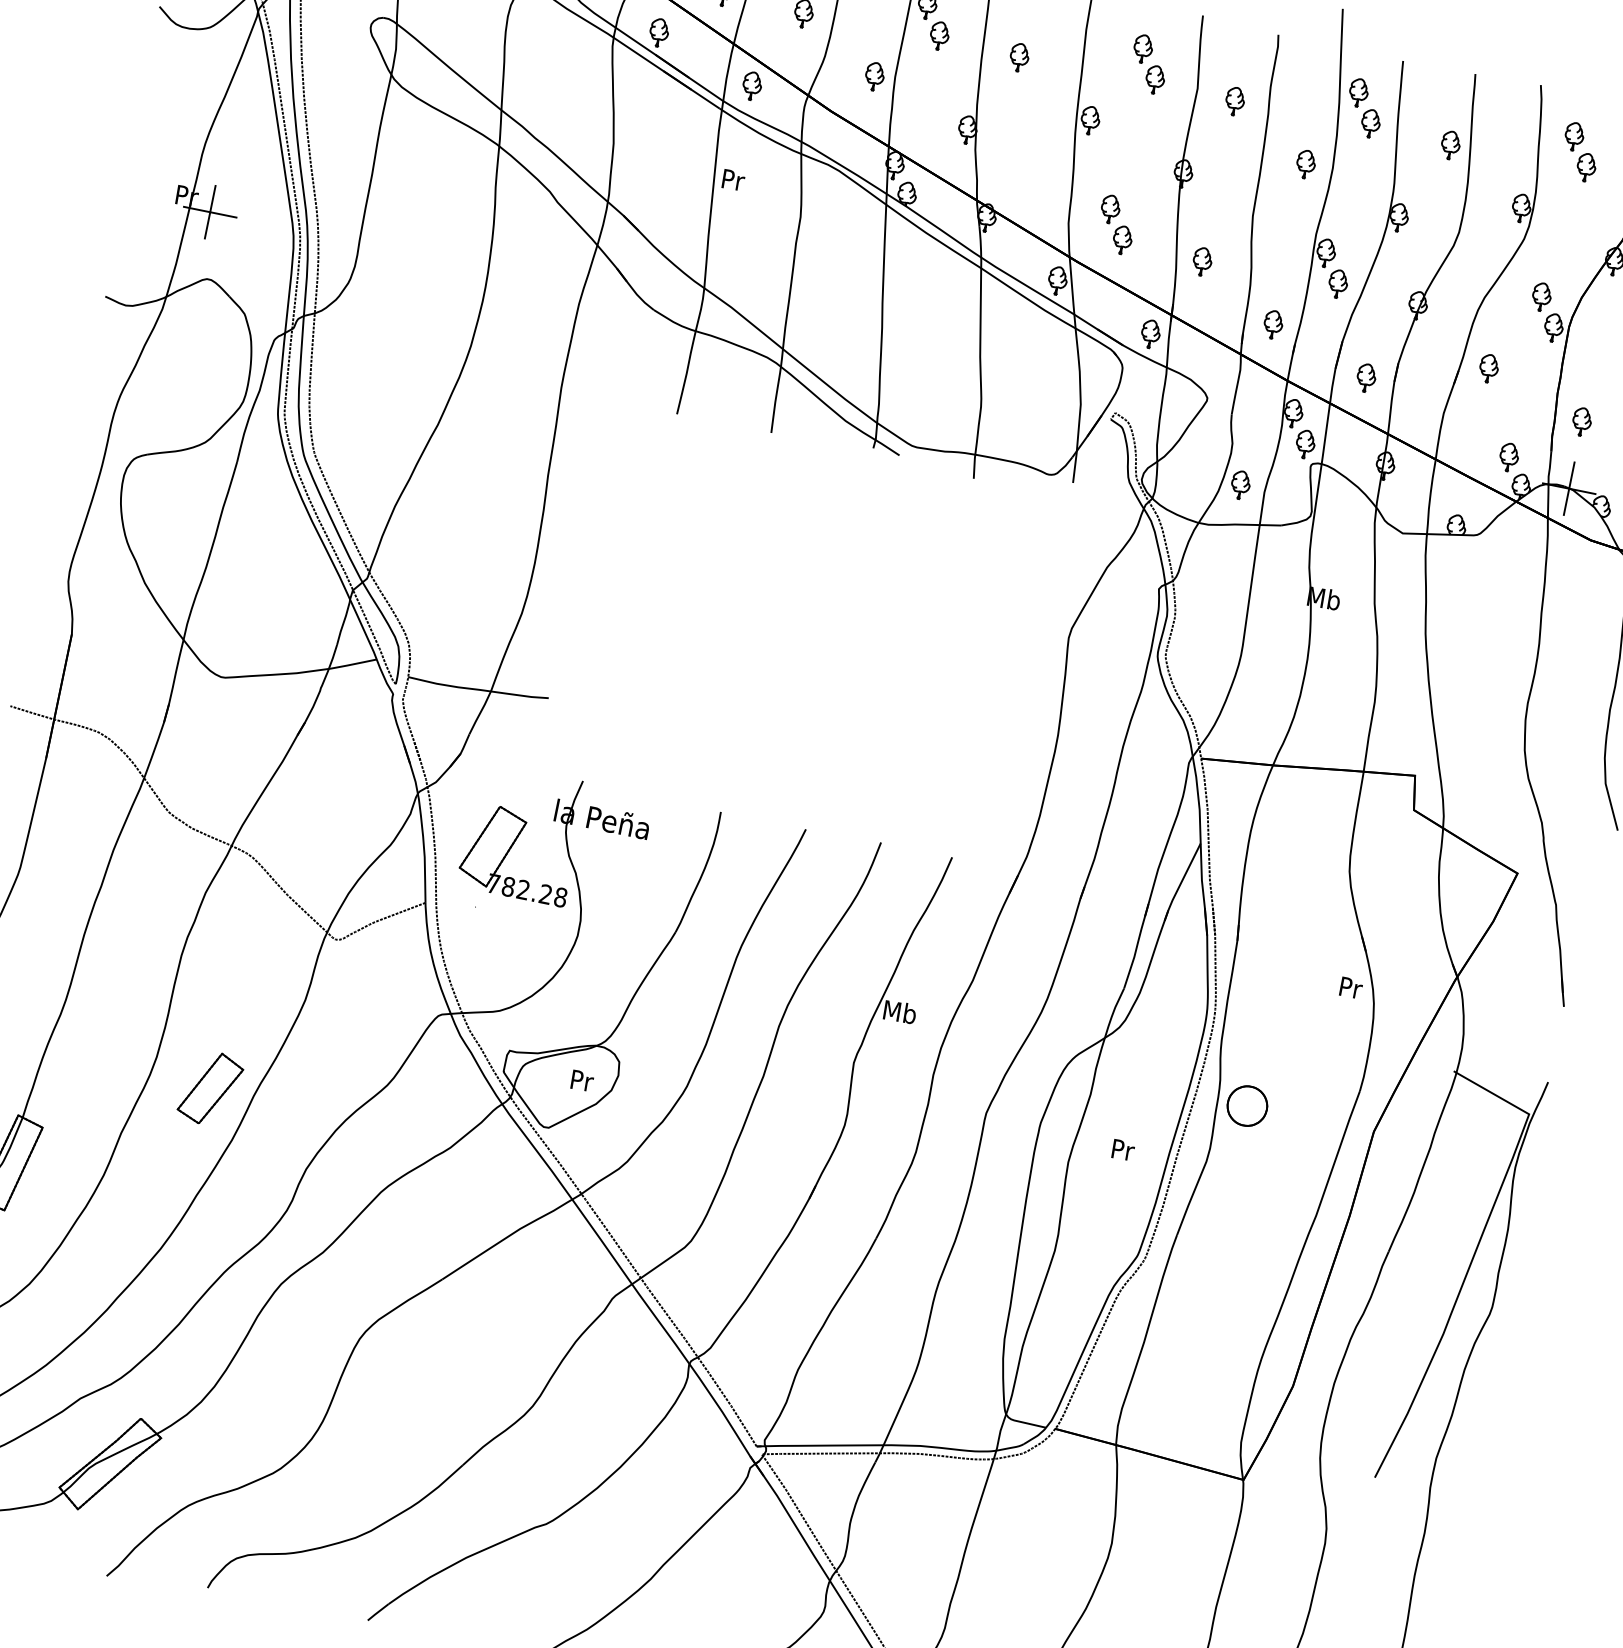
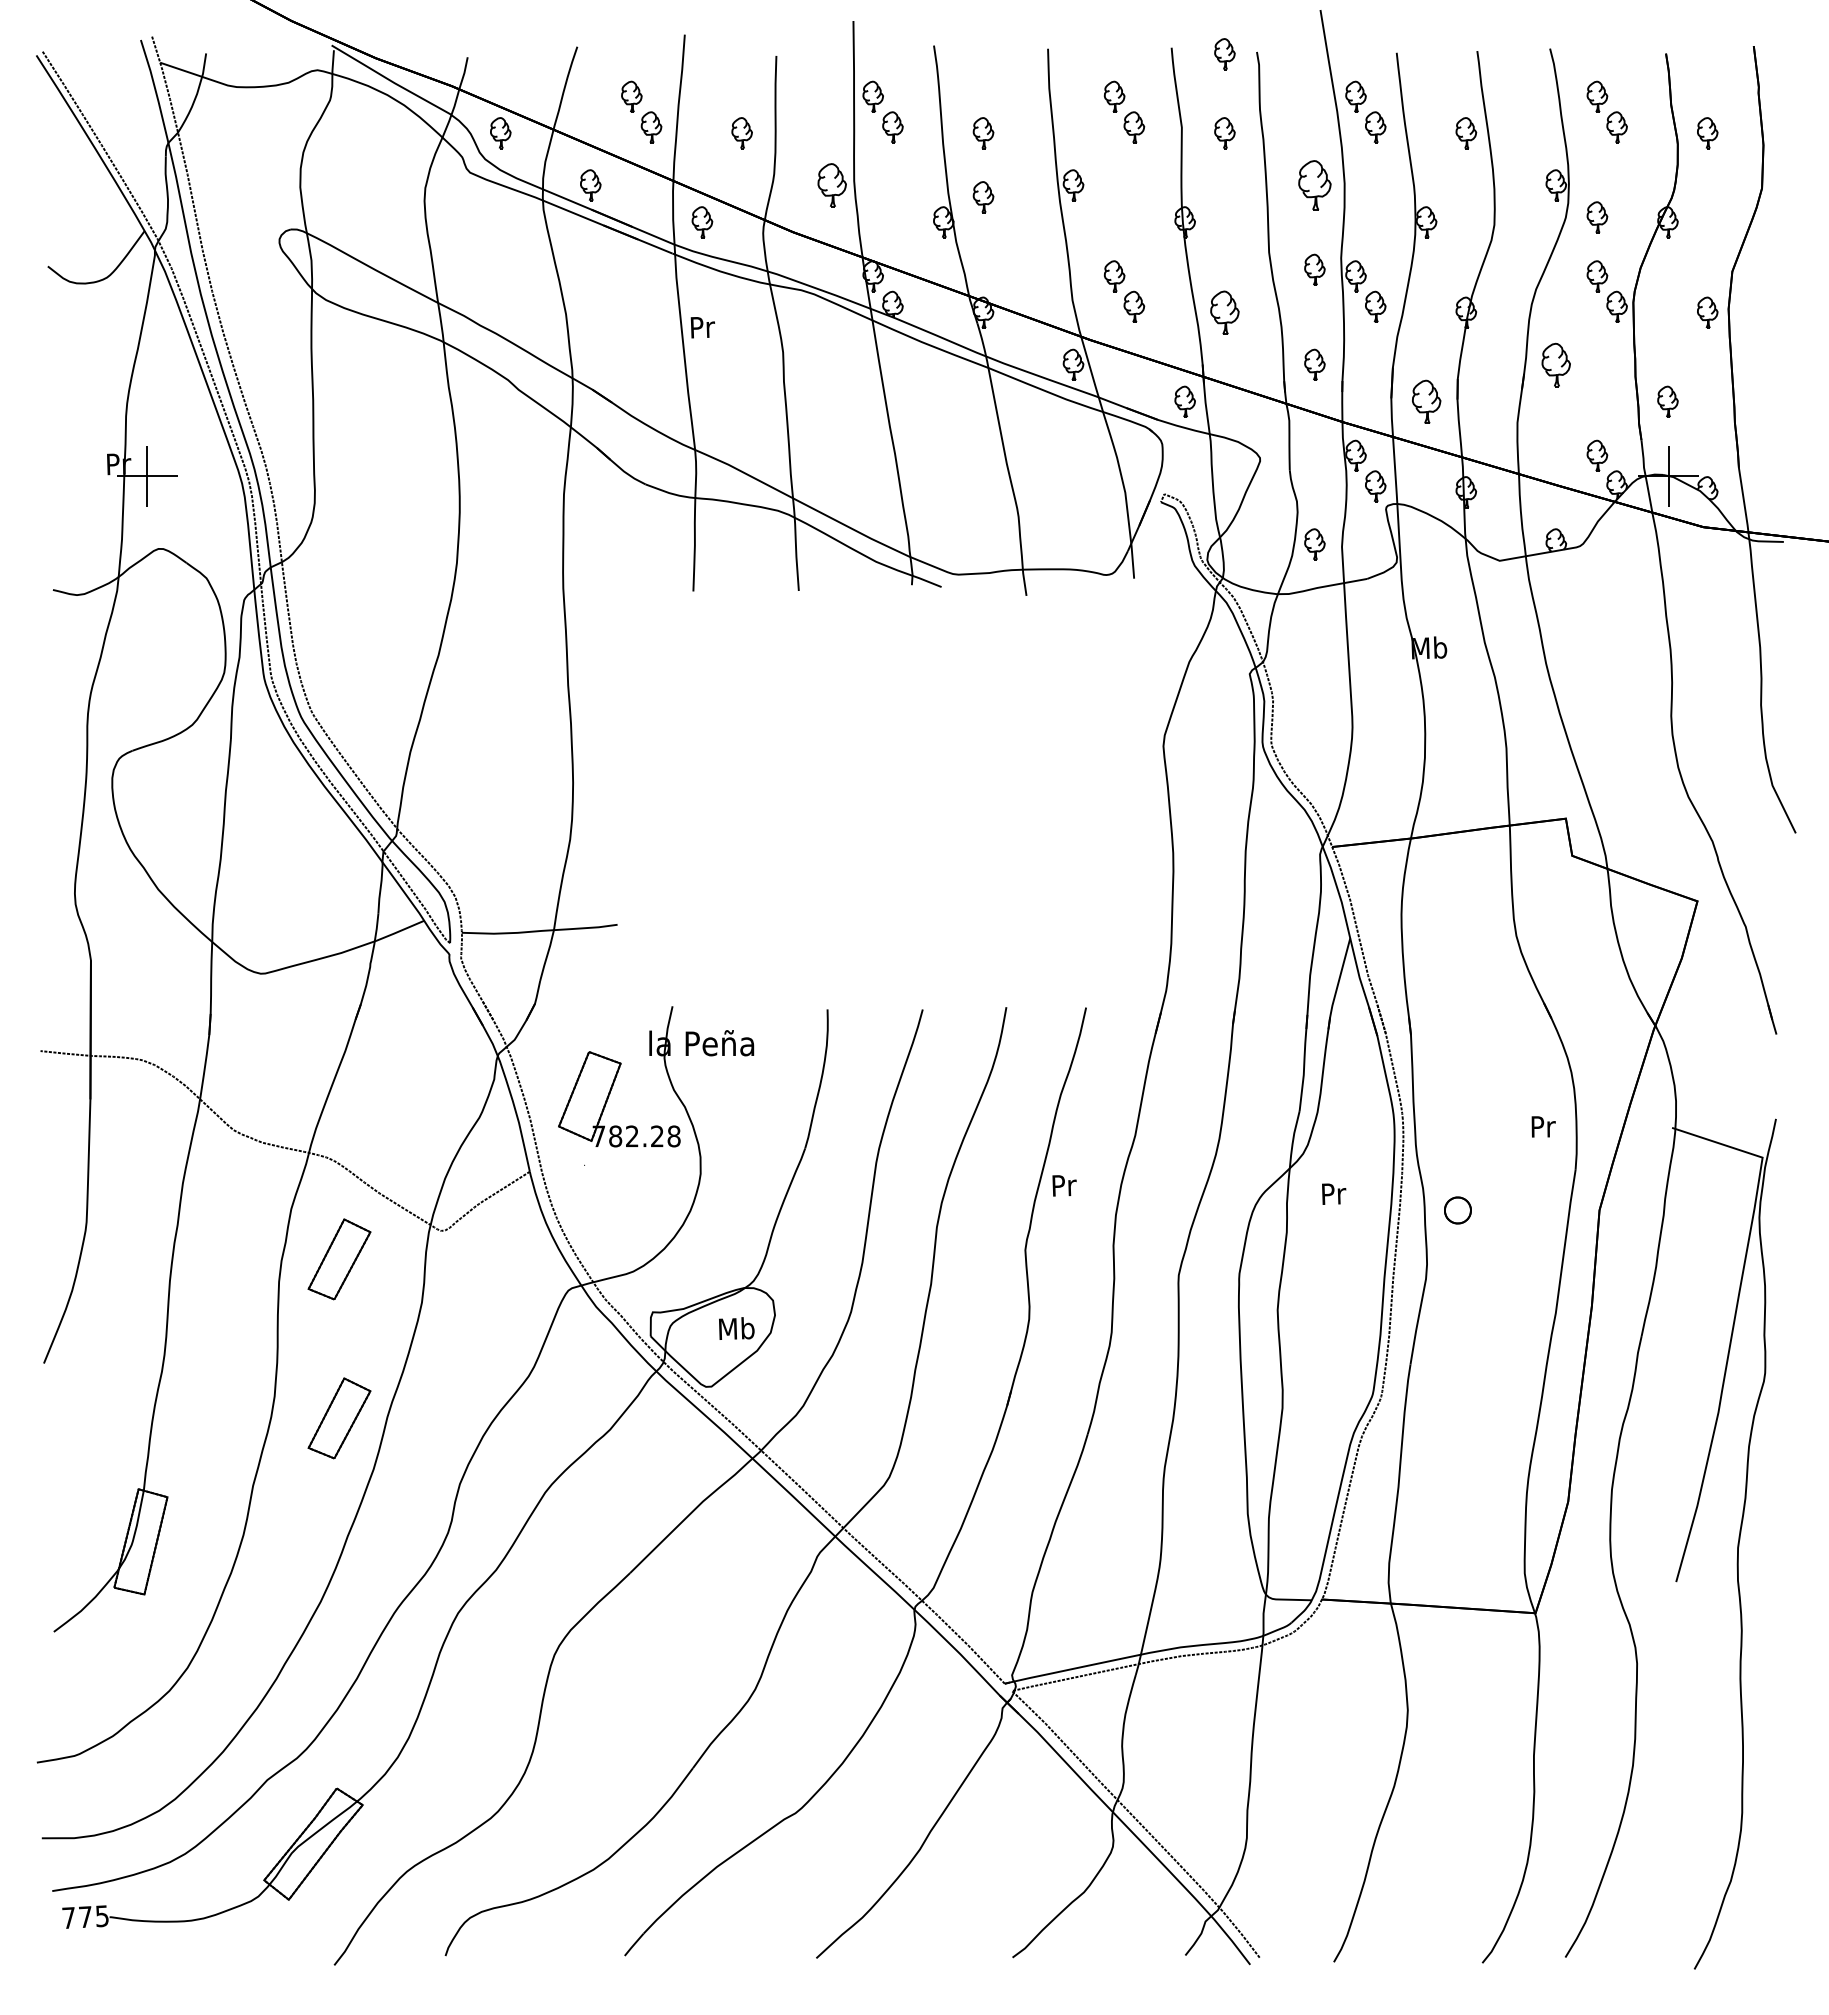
part: (1248, 31) -> (1224, 54), added
part: (874, 76) -> (831, 185), size x1.4
part: (1007, 115) -> (983, 197), added
part: (1305, 164) -> (1314, 185), size x1.6
part: (1290, 239) -> (1314, 269), added
part: (1552, 244) -> (1597, 217), added
part: (1202, 261) -> (1224, 312), size x1.4
part: (1489, 368) -> (1556, 364), size x1.4
part: (1366, 377) -> (1426, 401), size x1.4
part: (239, 946) -> (339, 1259), added
text: (1351, 987) -> (1543, 1126), moved
text: (899, 1011) -> (1063, 1184), Mb -> Pr
text: (581, 1080) -> (736, 1328), Pr -> Mb
part: (1247, 1106) -> (1457, 1210), size x0.6
text: (1123, 1149) -> (1334, 1193), moved

